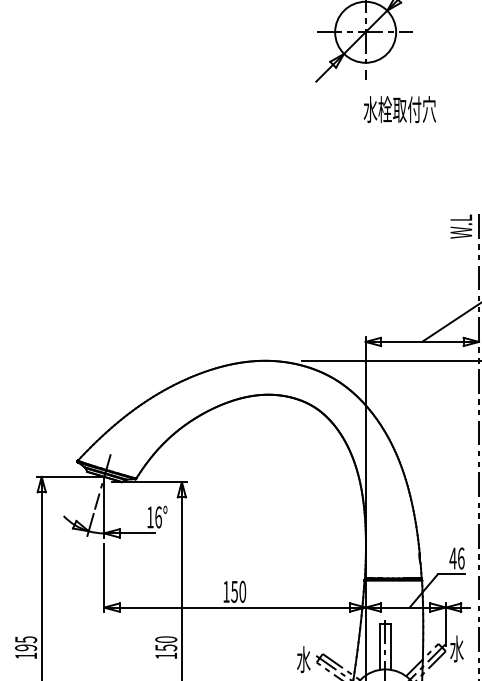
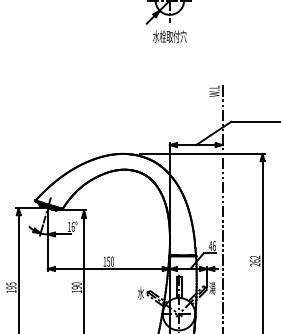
text: (399, 109) -> (169, 36), moved
text: (165, 647) -> (76, 287), 150 -> 190
text: (457, 649) -> (212, 288), 水 -> 湯

